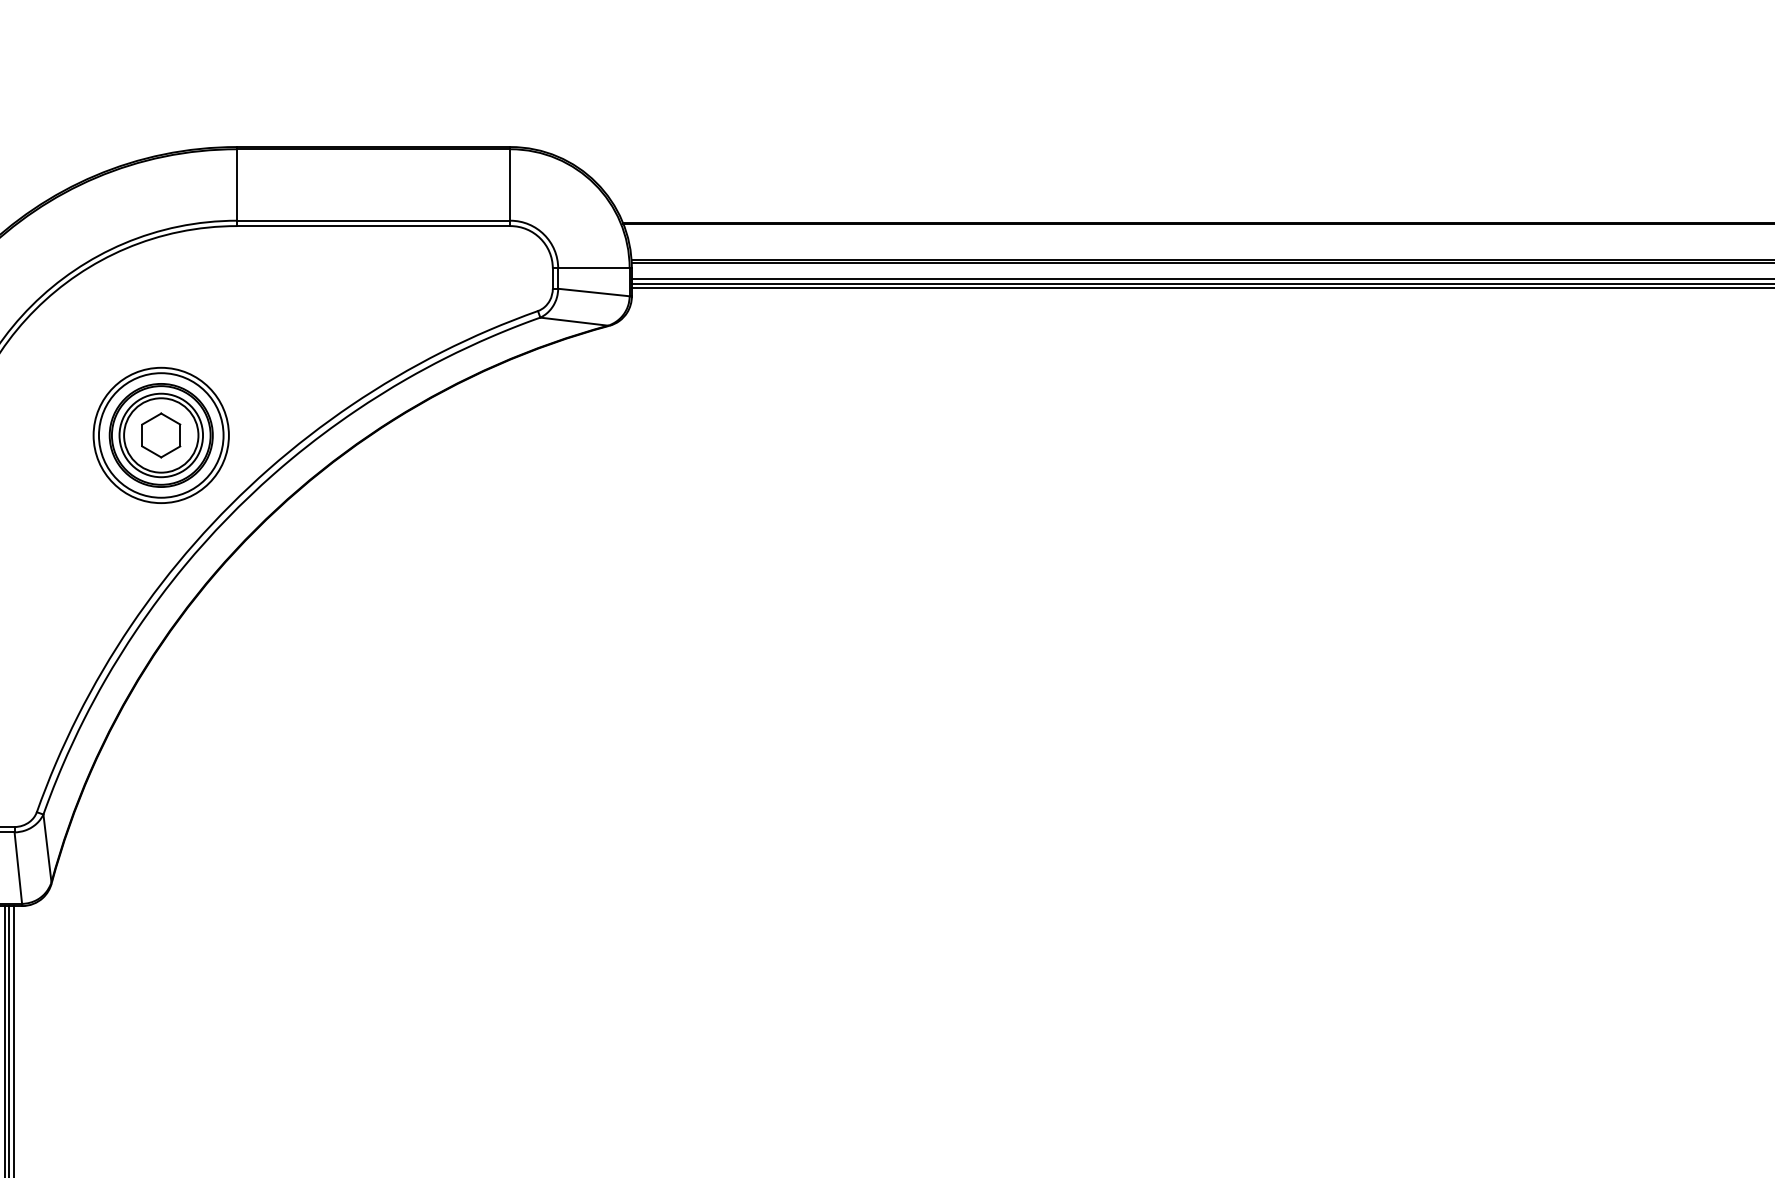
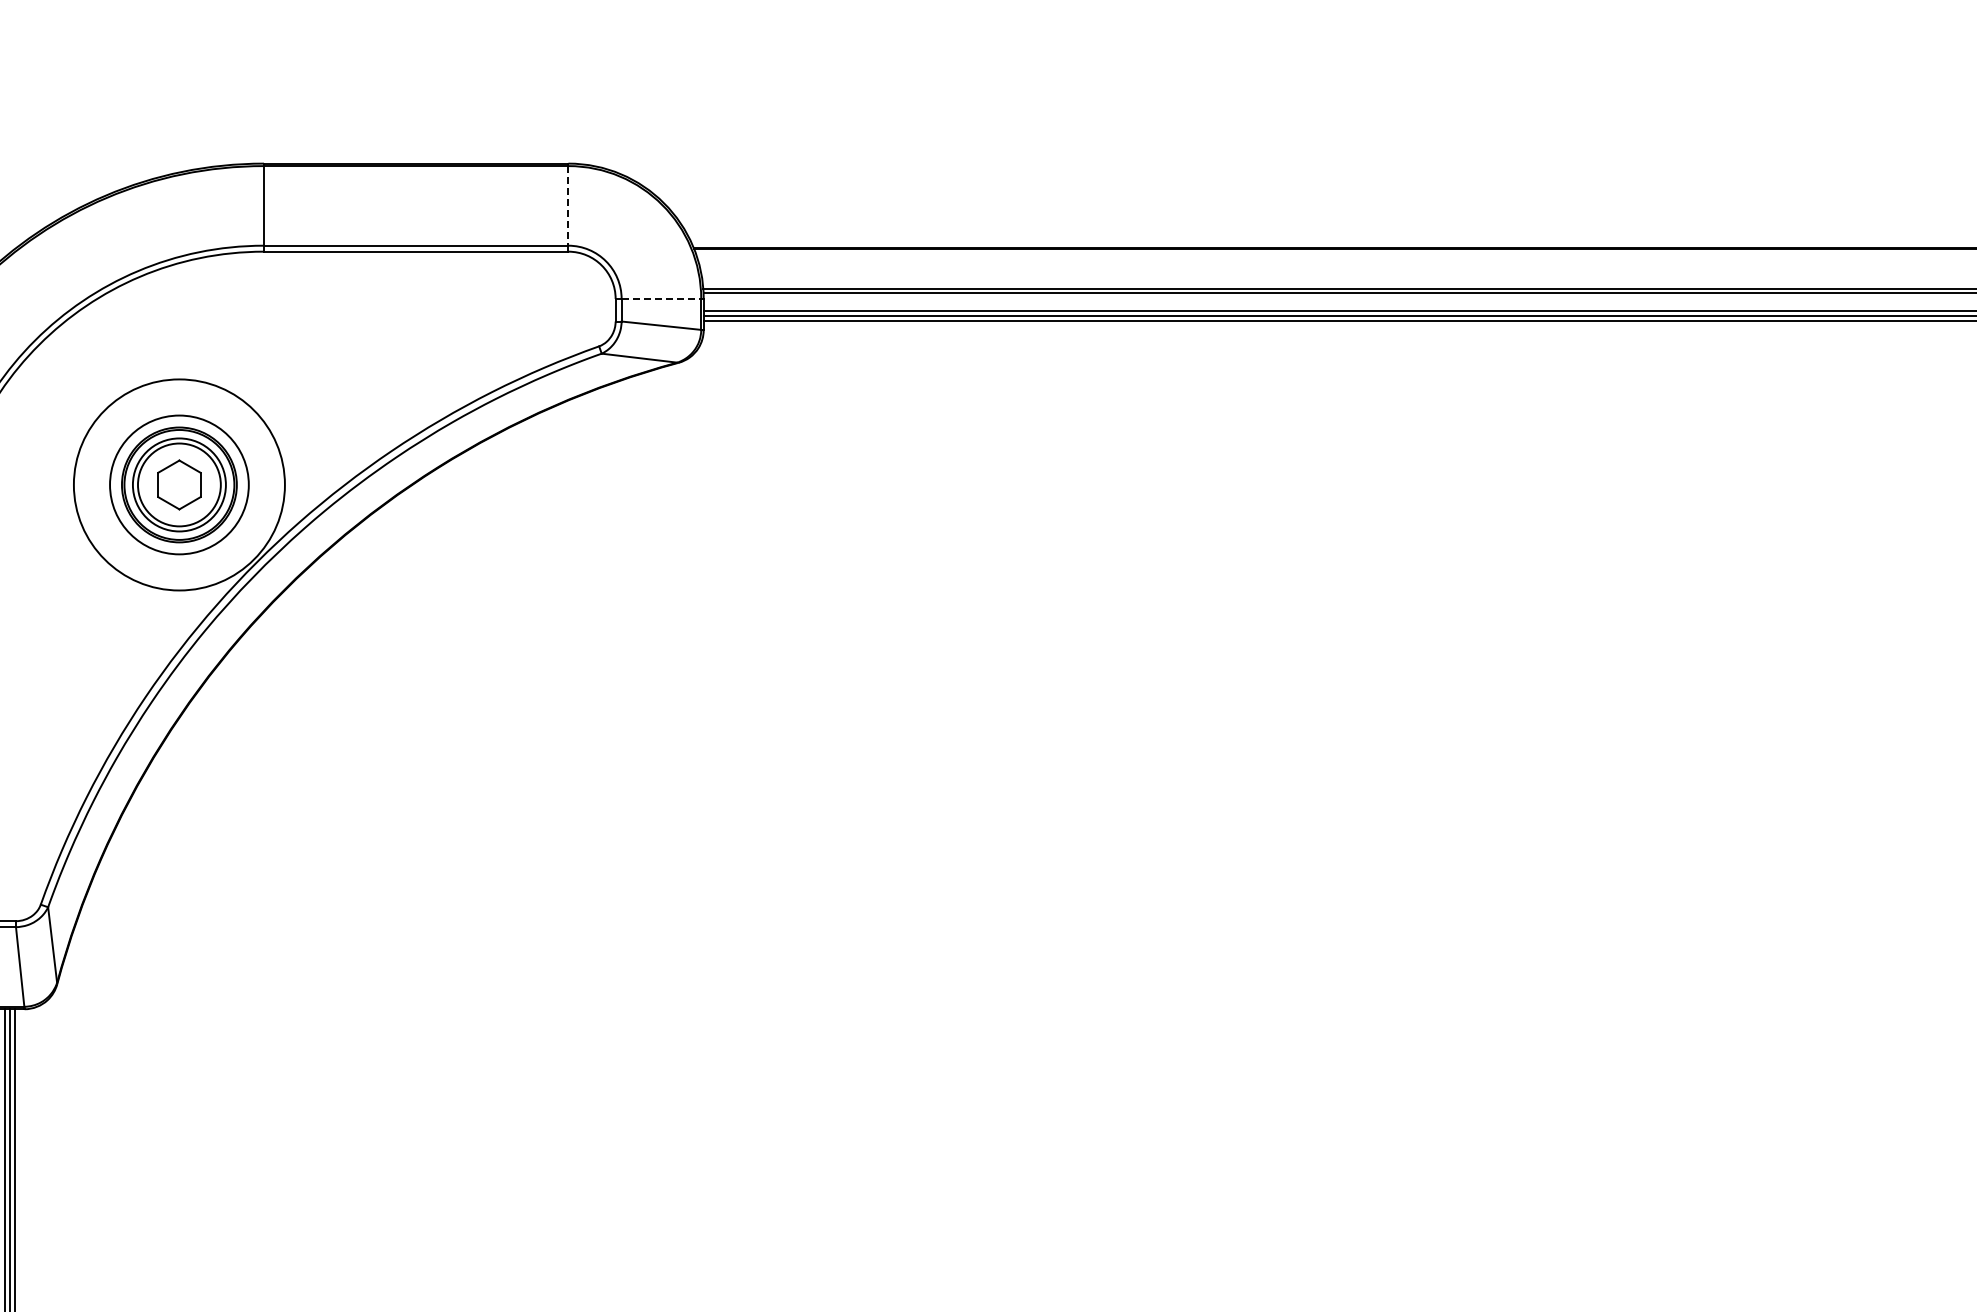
line: (510, 184) -> (568, 205), solid -> dashed
line: (593, 268) -> (661, 298), solid -> dashed
circle: (161, 435) -> (179, 484), size x1.4

